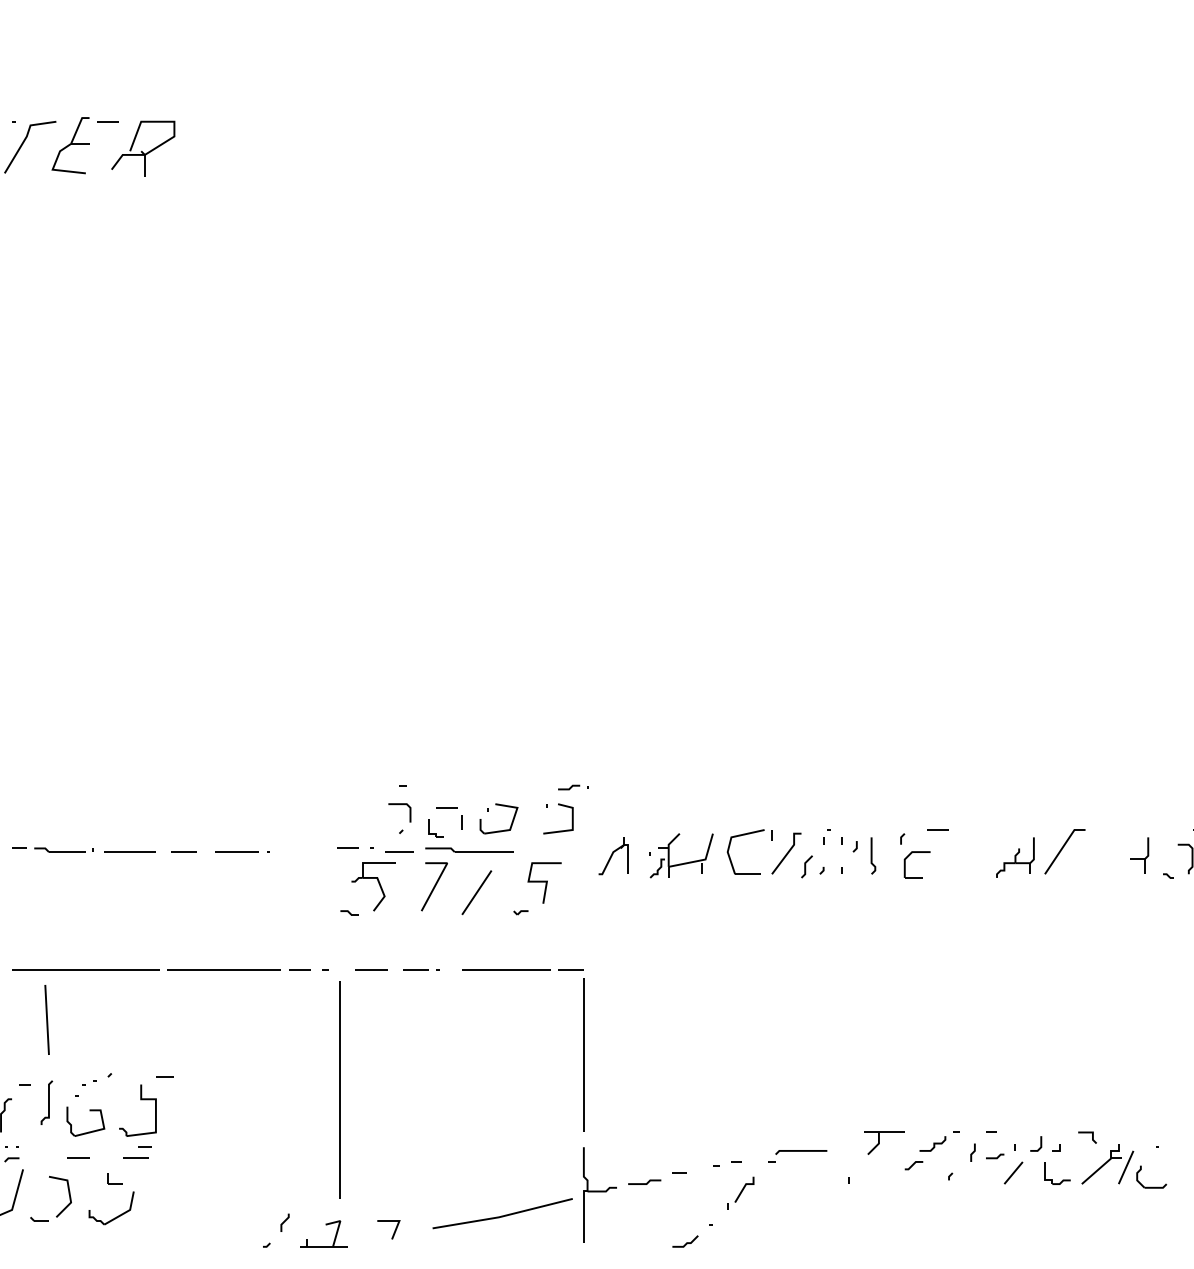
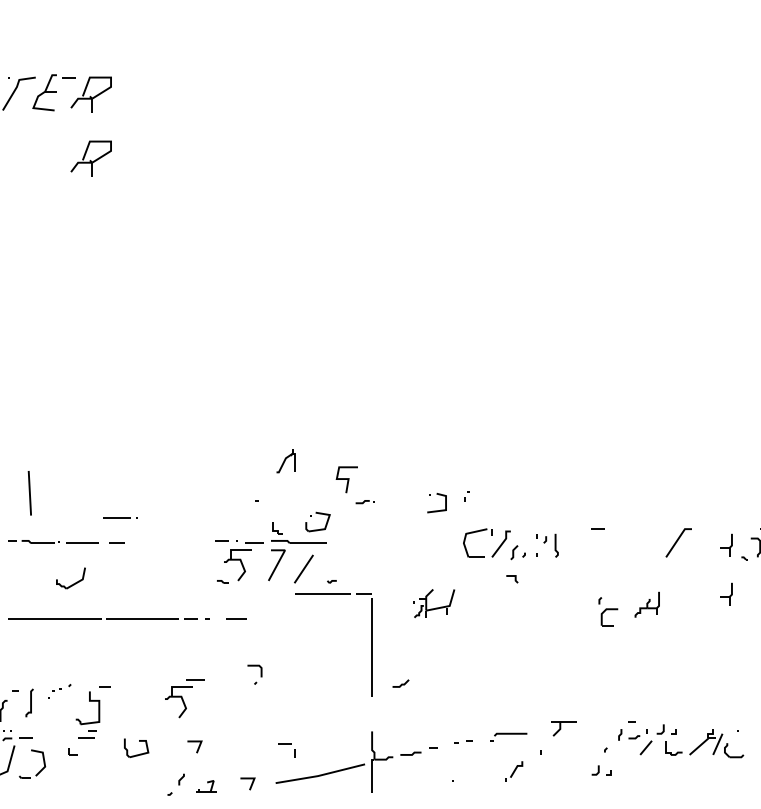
part: (142, 248) -> (90, 158), added
part: (399, 818) -> (254, 674), moved
part: (449, 818) -> (286, 750), moved
part: (557, 830) -> (436, 510), moved
part: (825, 836) -> (466, 496), moved
line: (242, 850) -> (120, 517), moved
part: (681, 855) -> (434, 603), moved
part: (915, 855) -> (608, 611), moved
part: (612, 857) -> (285, 461), moved
part: (1014, 857) -> (646, 604), moved
line: (543, 882) -> (346, 479), moved
part: (1139, 930) -> (726, 593), added
line: (421, 970) -> (268, 618), removed
line: (46, 1020) -> (29, 493), moved
part: (582, 1050) -> (371, 644), moved
line: (339, 1089) -> (216, 694), removed
part: (289, 1095) -> (184, 698), added
part: (90, 1111) -> (139, 741), moved
line: (1091, 1137) -> (514, 579), moved
part: (931, 1150) -> (593, 733), removed
line: (77, 1156) -> (25, 737), moved
line: (309, 1174) -> (197, 748), added
part: (741, 1192) -> (514, 771), moved
part: (110, 1208) -> (70, 578), moved
part: (943, 1208) -> (601, 770), added
part: (324, 1233) -> (206, 786), size x0.7
curve: (686, 1241) -> (401, 683), moved

